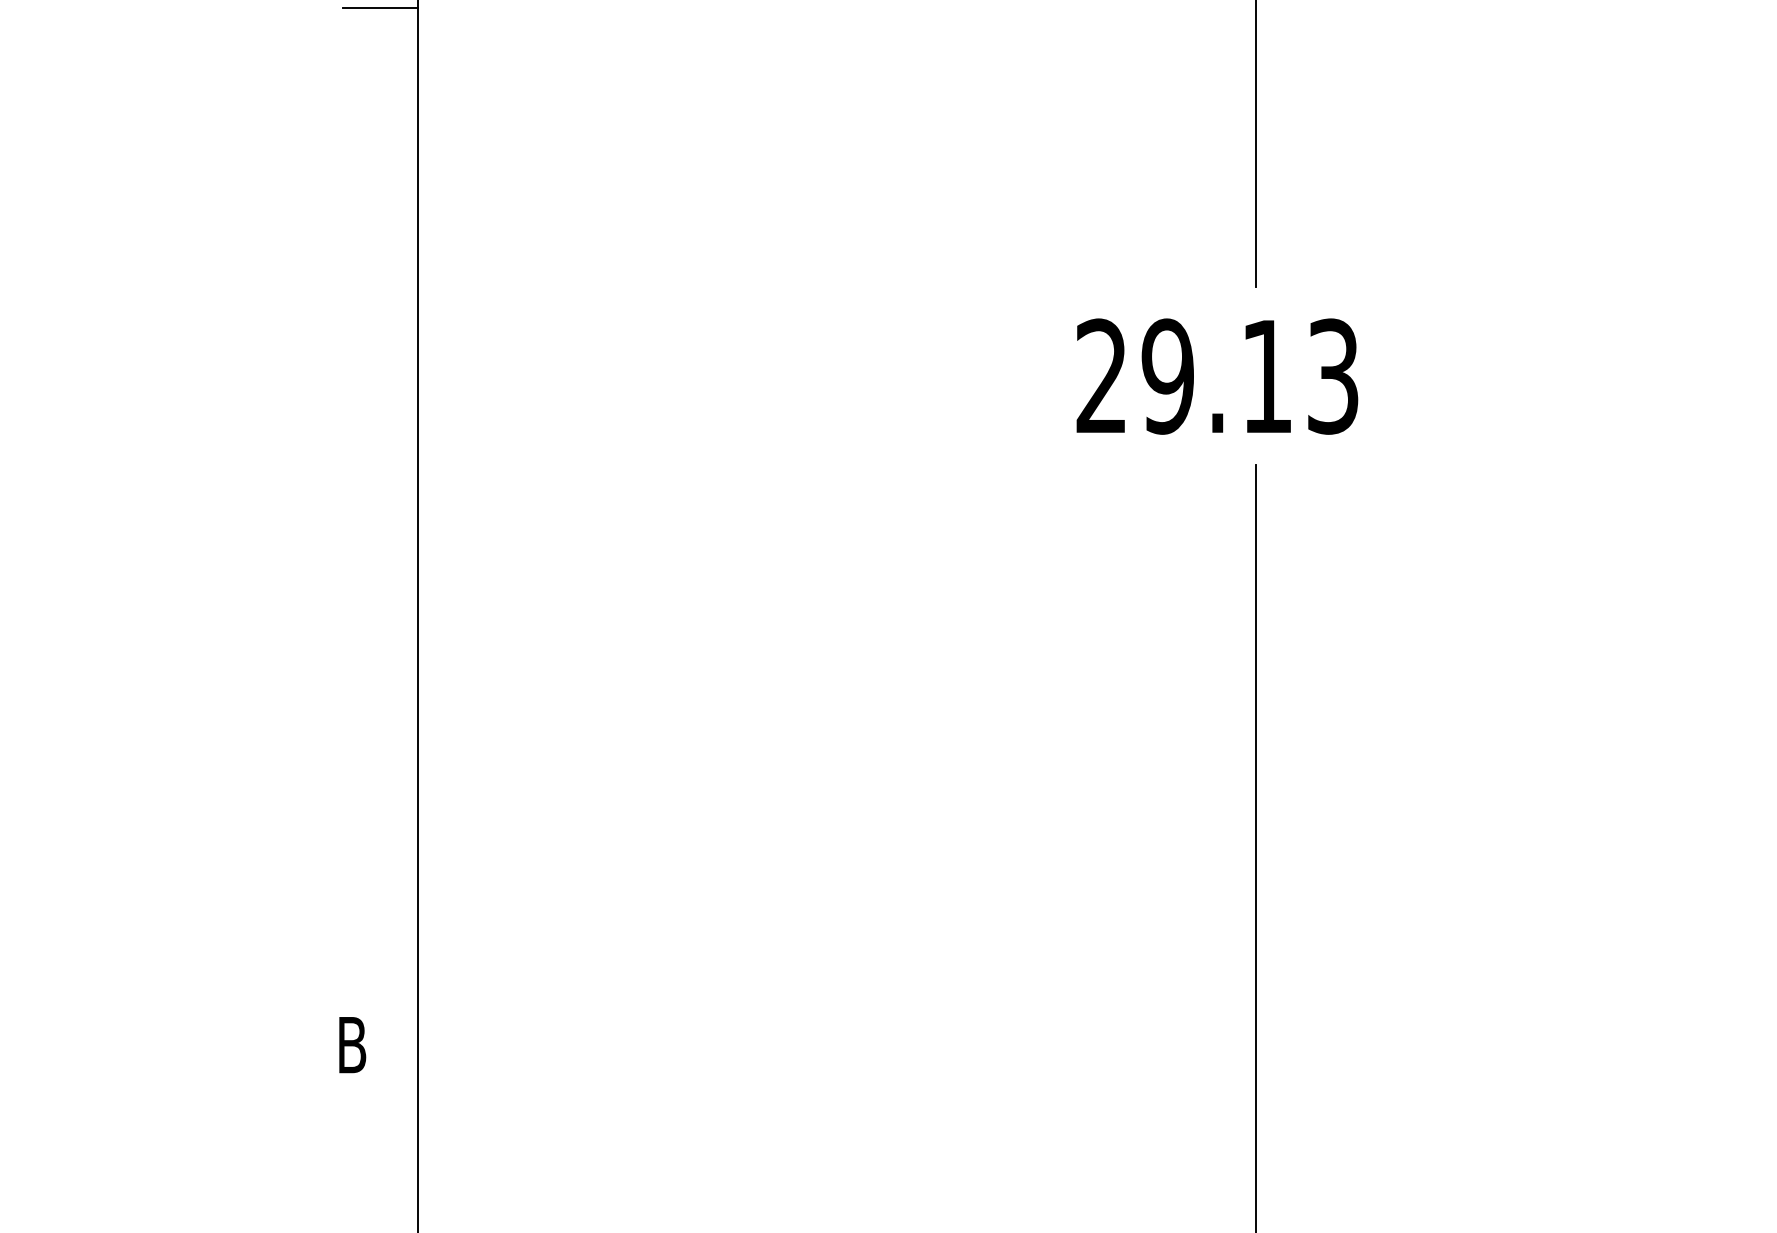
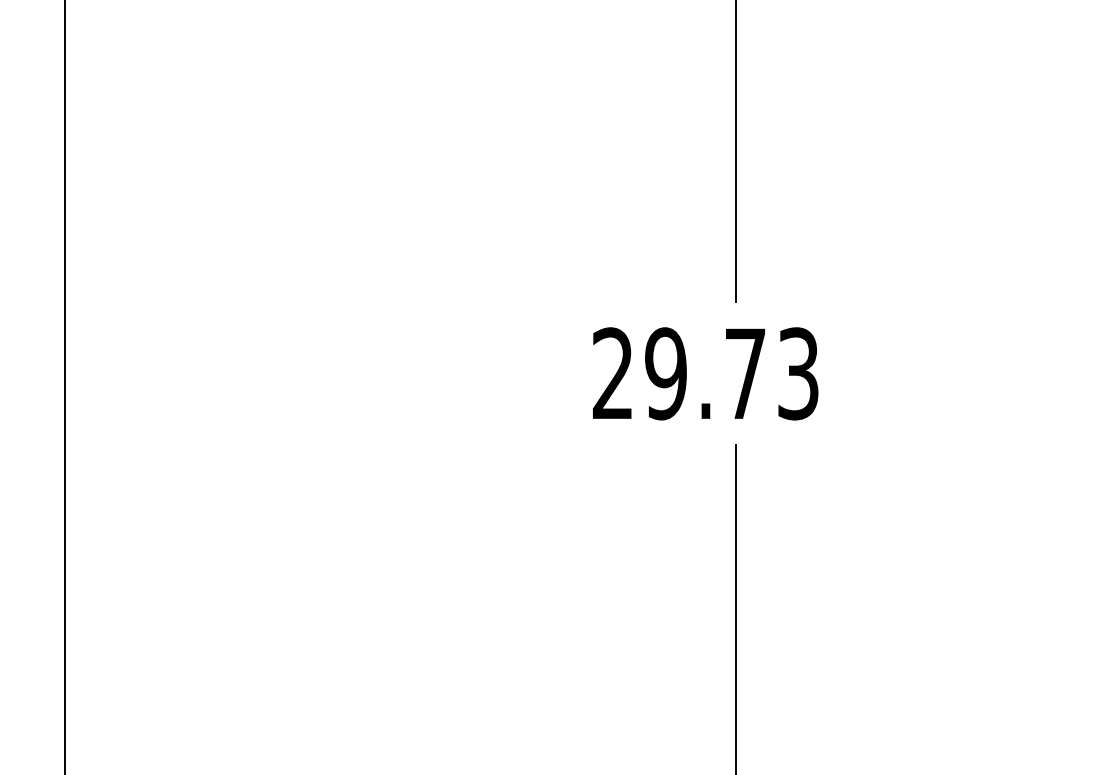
line: (380, 7) -> (35, 78), removed
text: (1266, 376) -> (744, 373), 29.13 -> 29.73

